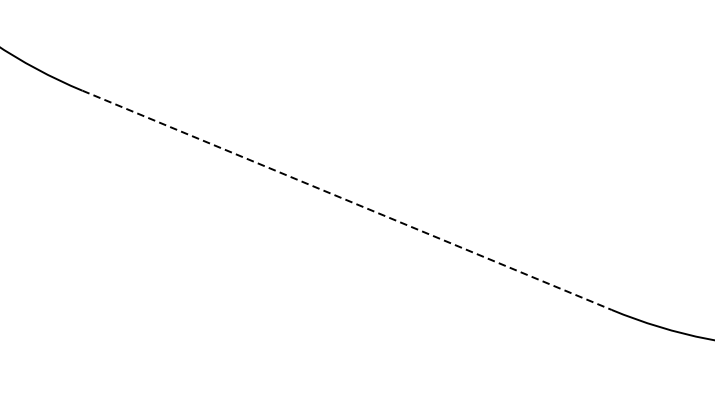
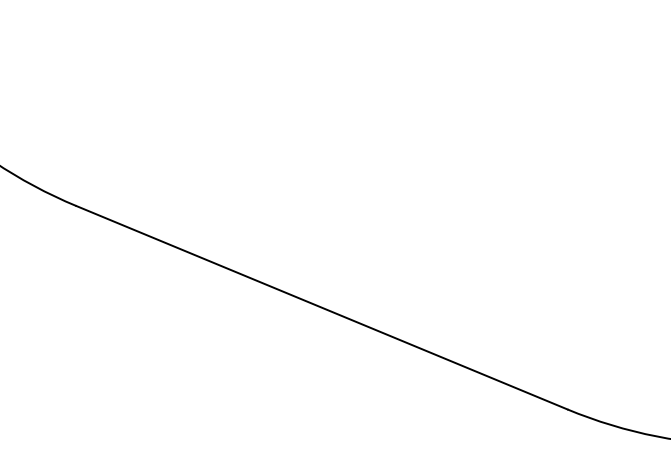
line: (346, 200) -> (321, 307), dashed -> solid

